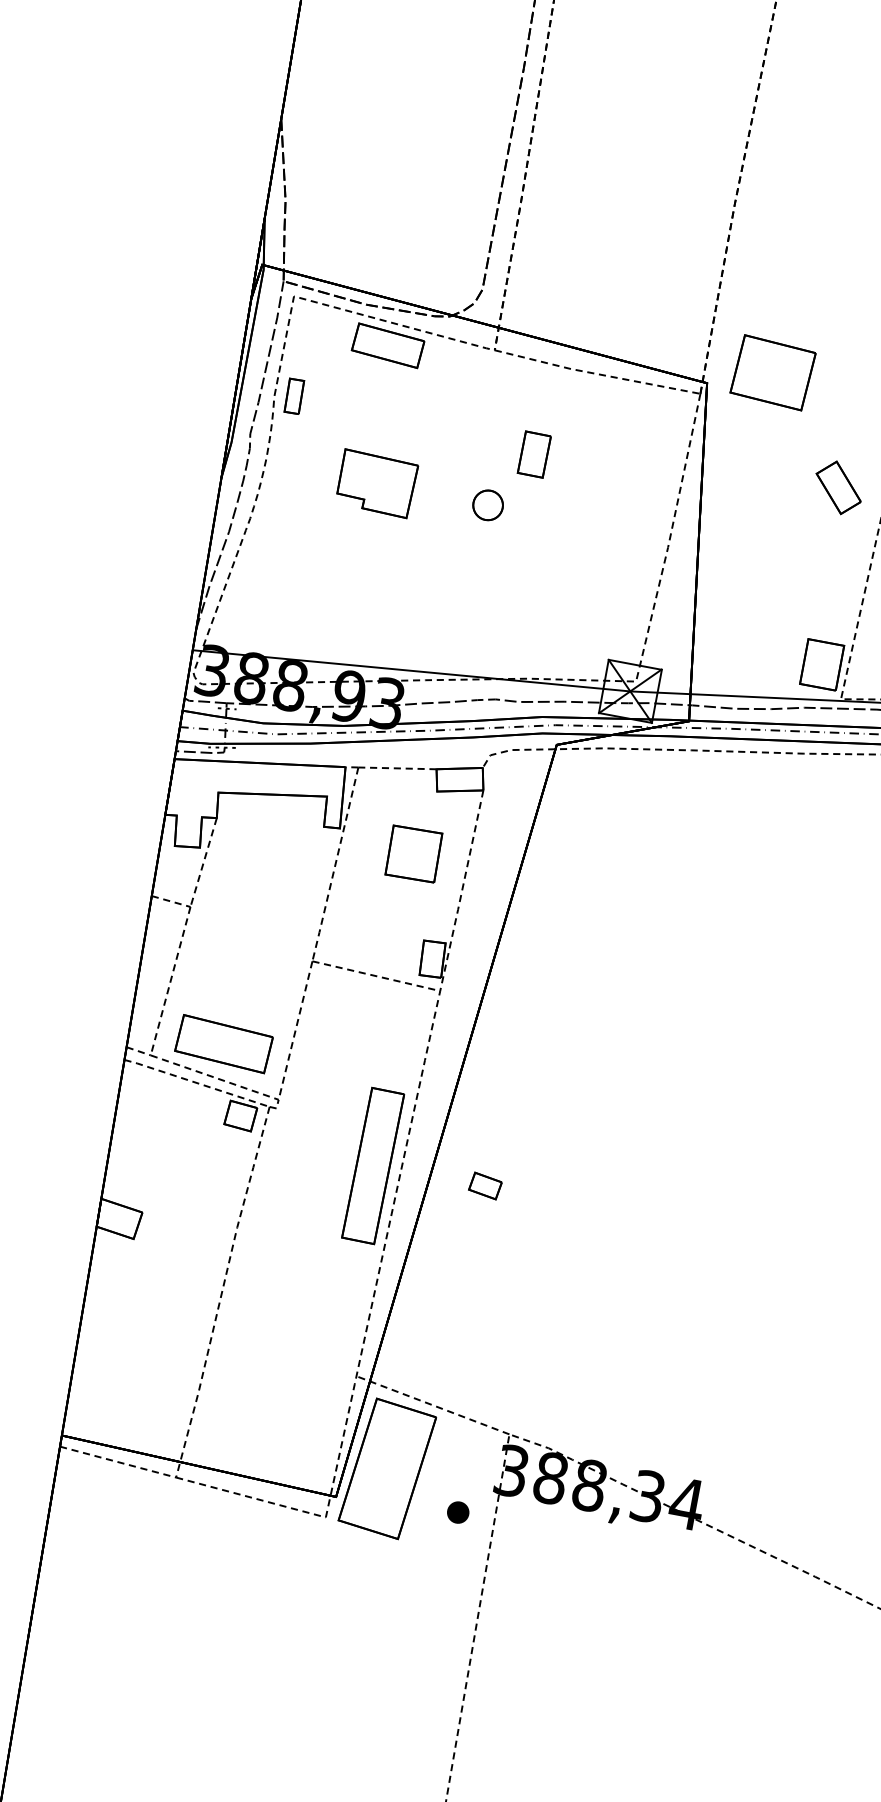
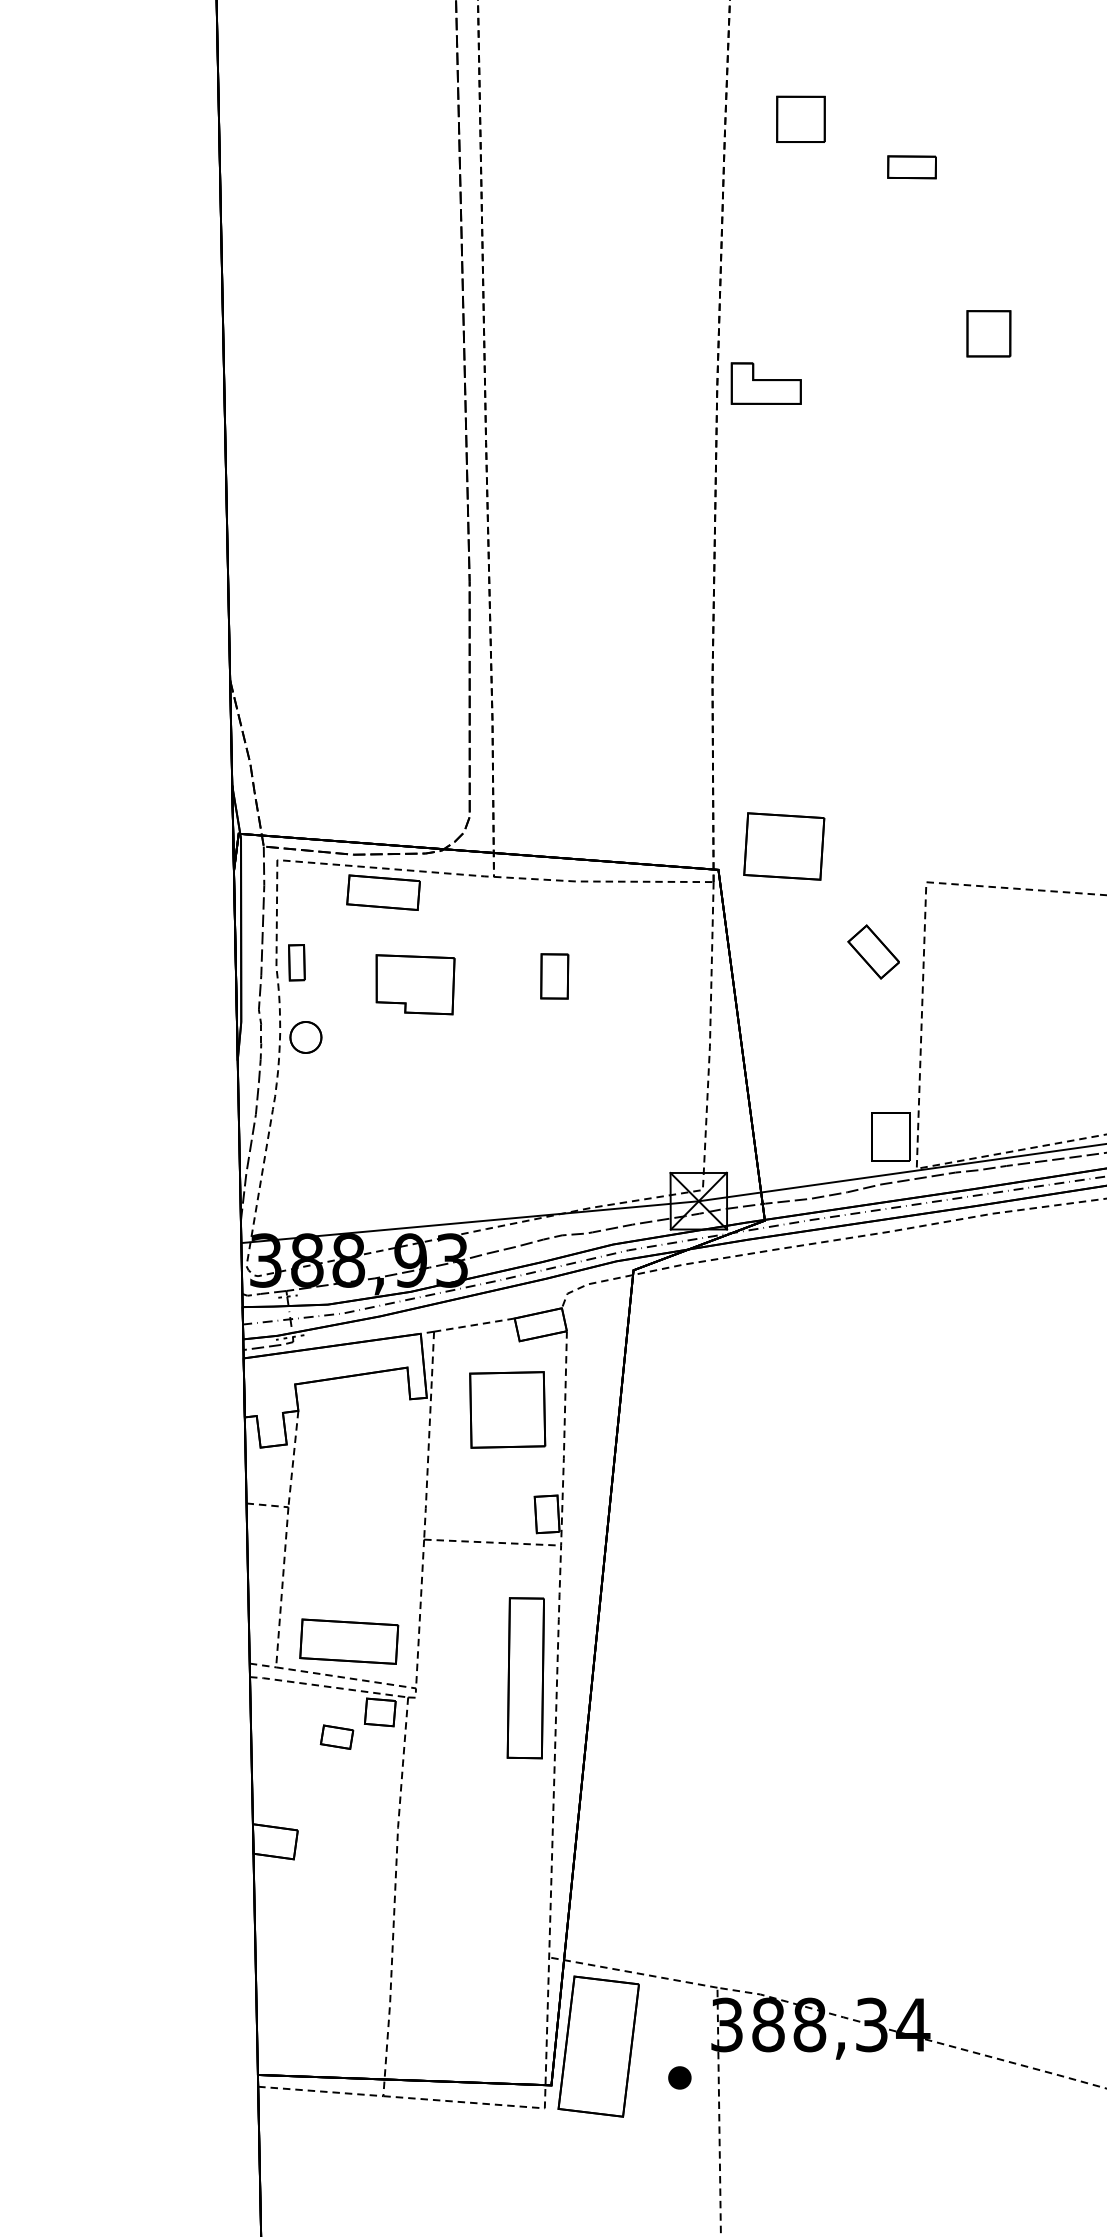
part: (376, 483) -> (415, 984), moved
part: (487, 505) -> (305, 1037), moved
part: (413, 853) -> (507, 1409), size x1.43
part: (372, 1166) -> (525, 1678), moved
part: (485, 1185) -> (336, 1736), moved

